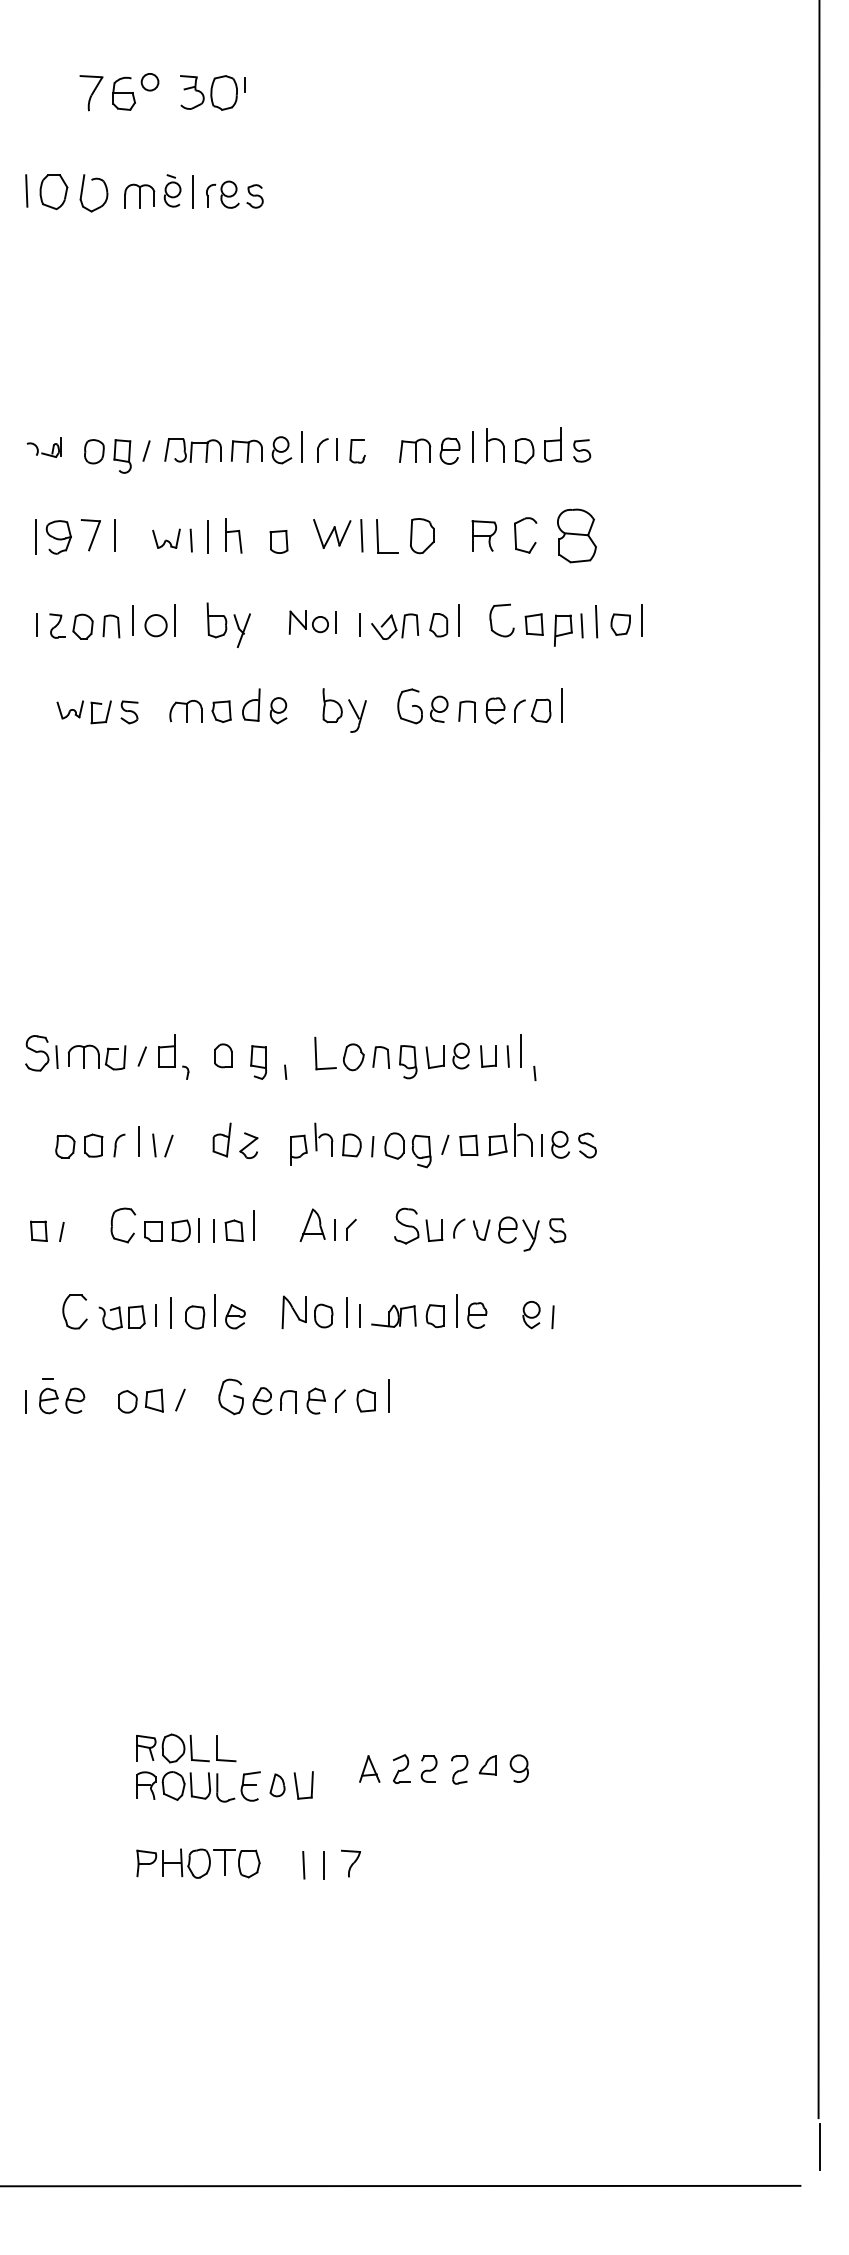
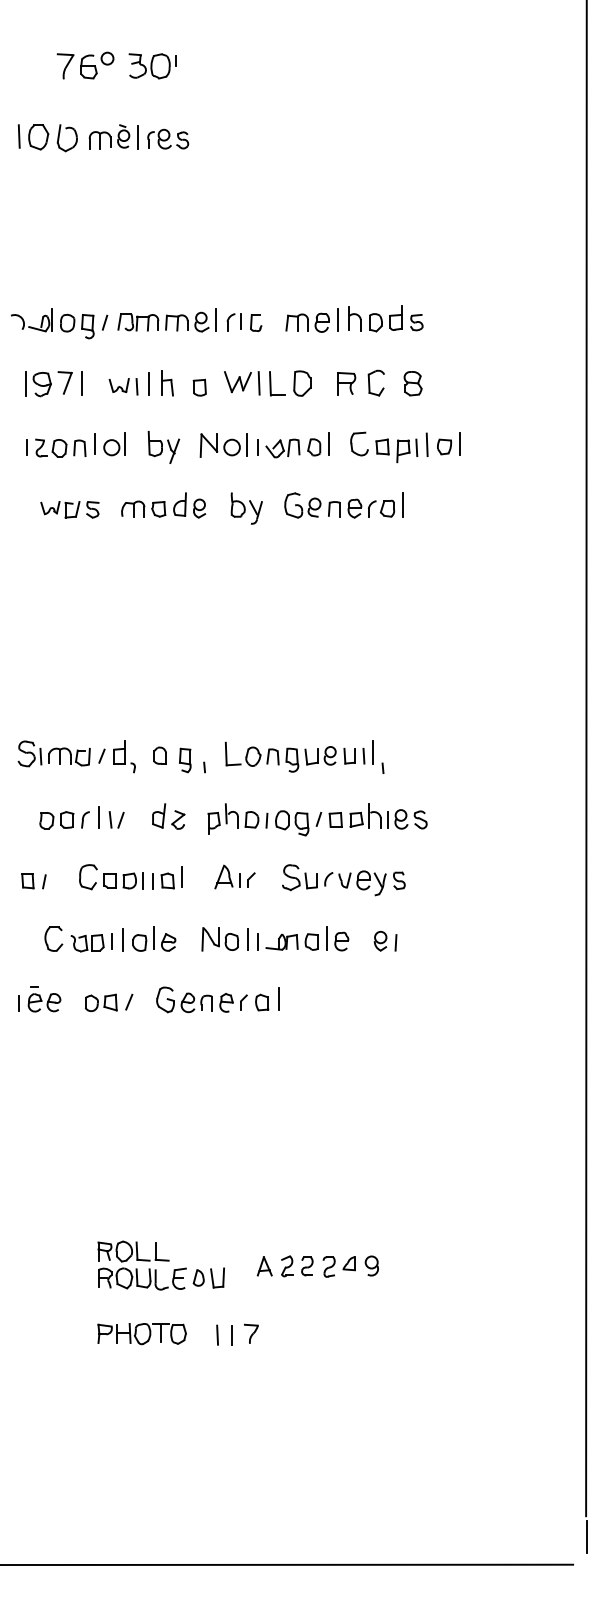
part: (43, 447) -> (31, 320), size x1.67
part: (576, 535) -> (412, 383), size x0.62
part: (312, 622) -> (223, 445), size x1.43

